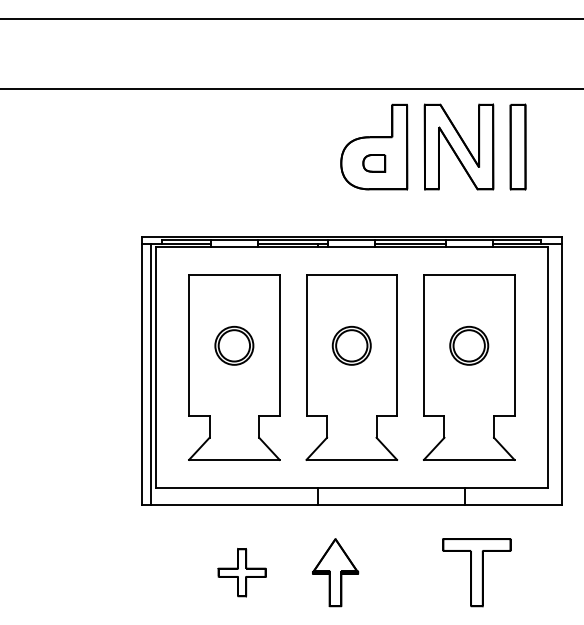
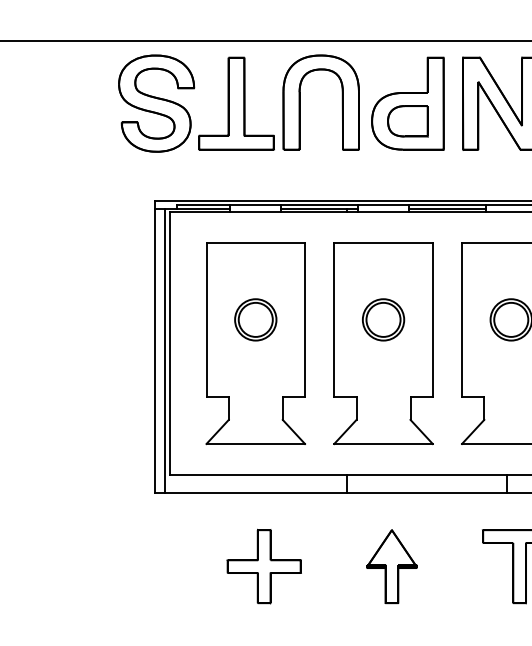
part: (218, 146) -> (238, 103), added
part: (374, 163) -> (408, 121), size x1.67
part: (241, 572) -> (263, 566), size x1.43
part: (335, 572) -> (391, 566), moved

